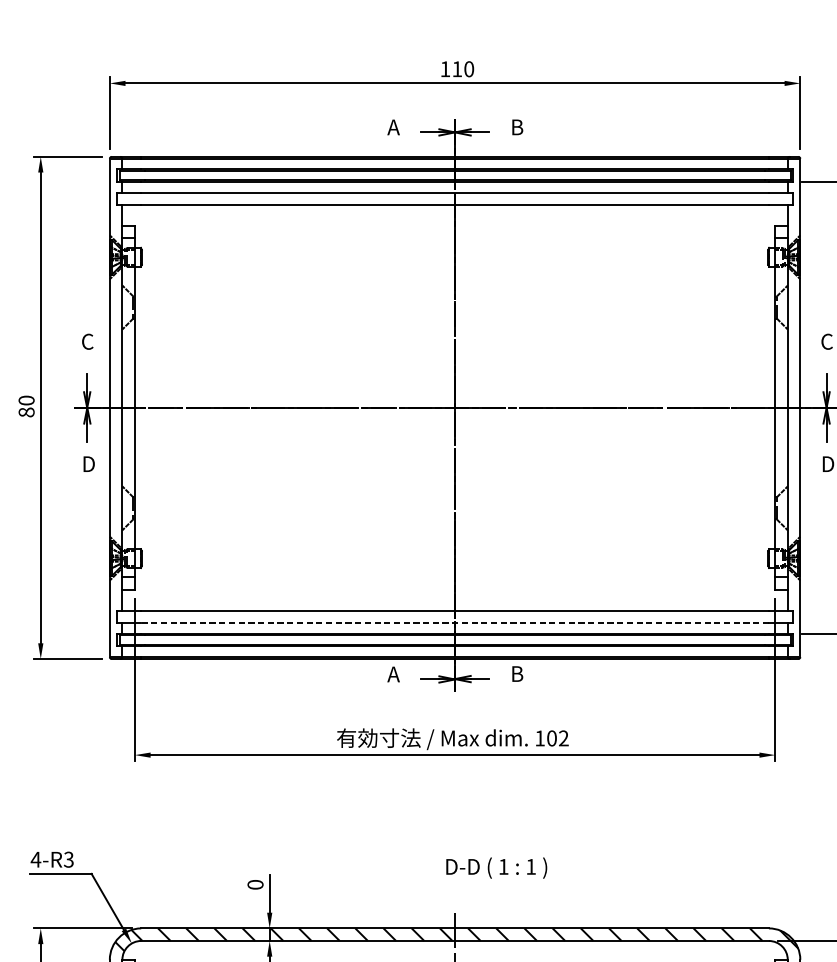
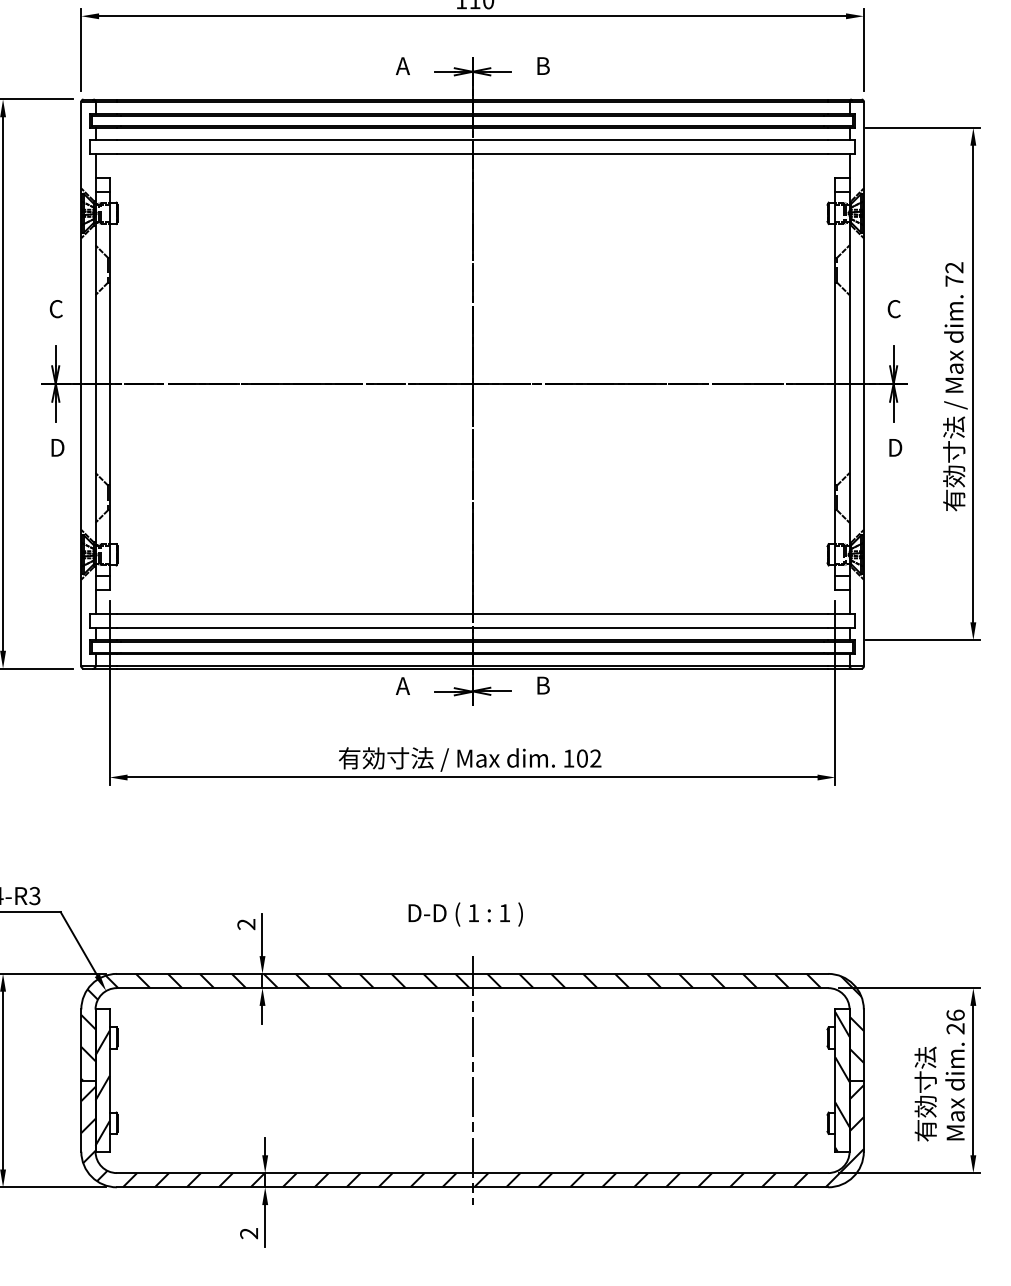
line: (455, 623) -> (472, 628), dashed -> solid
text: (496, 868) -> (465, 914), moved
text: (255, 884) -> (246, 924), 0 -> 2

